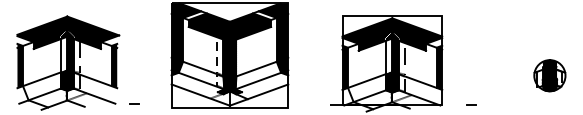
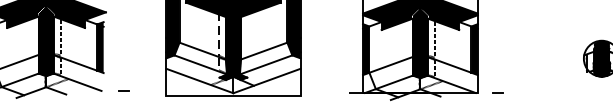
hatch: (63, 54) -> (41, 34), added
hatch: (388, 56) -> (416, 36), added
line: (471, 104) -> (497, 91), moved

